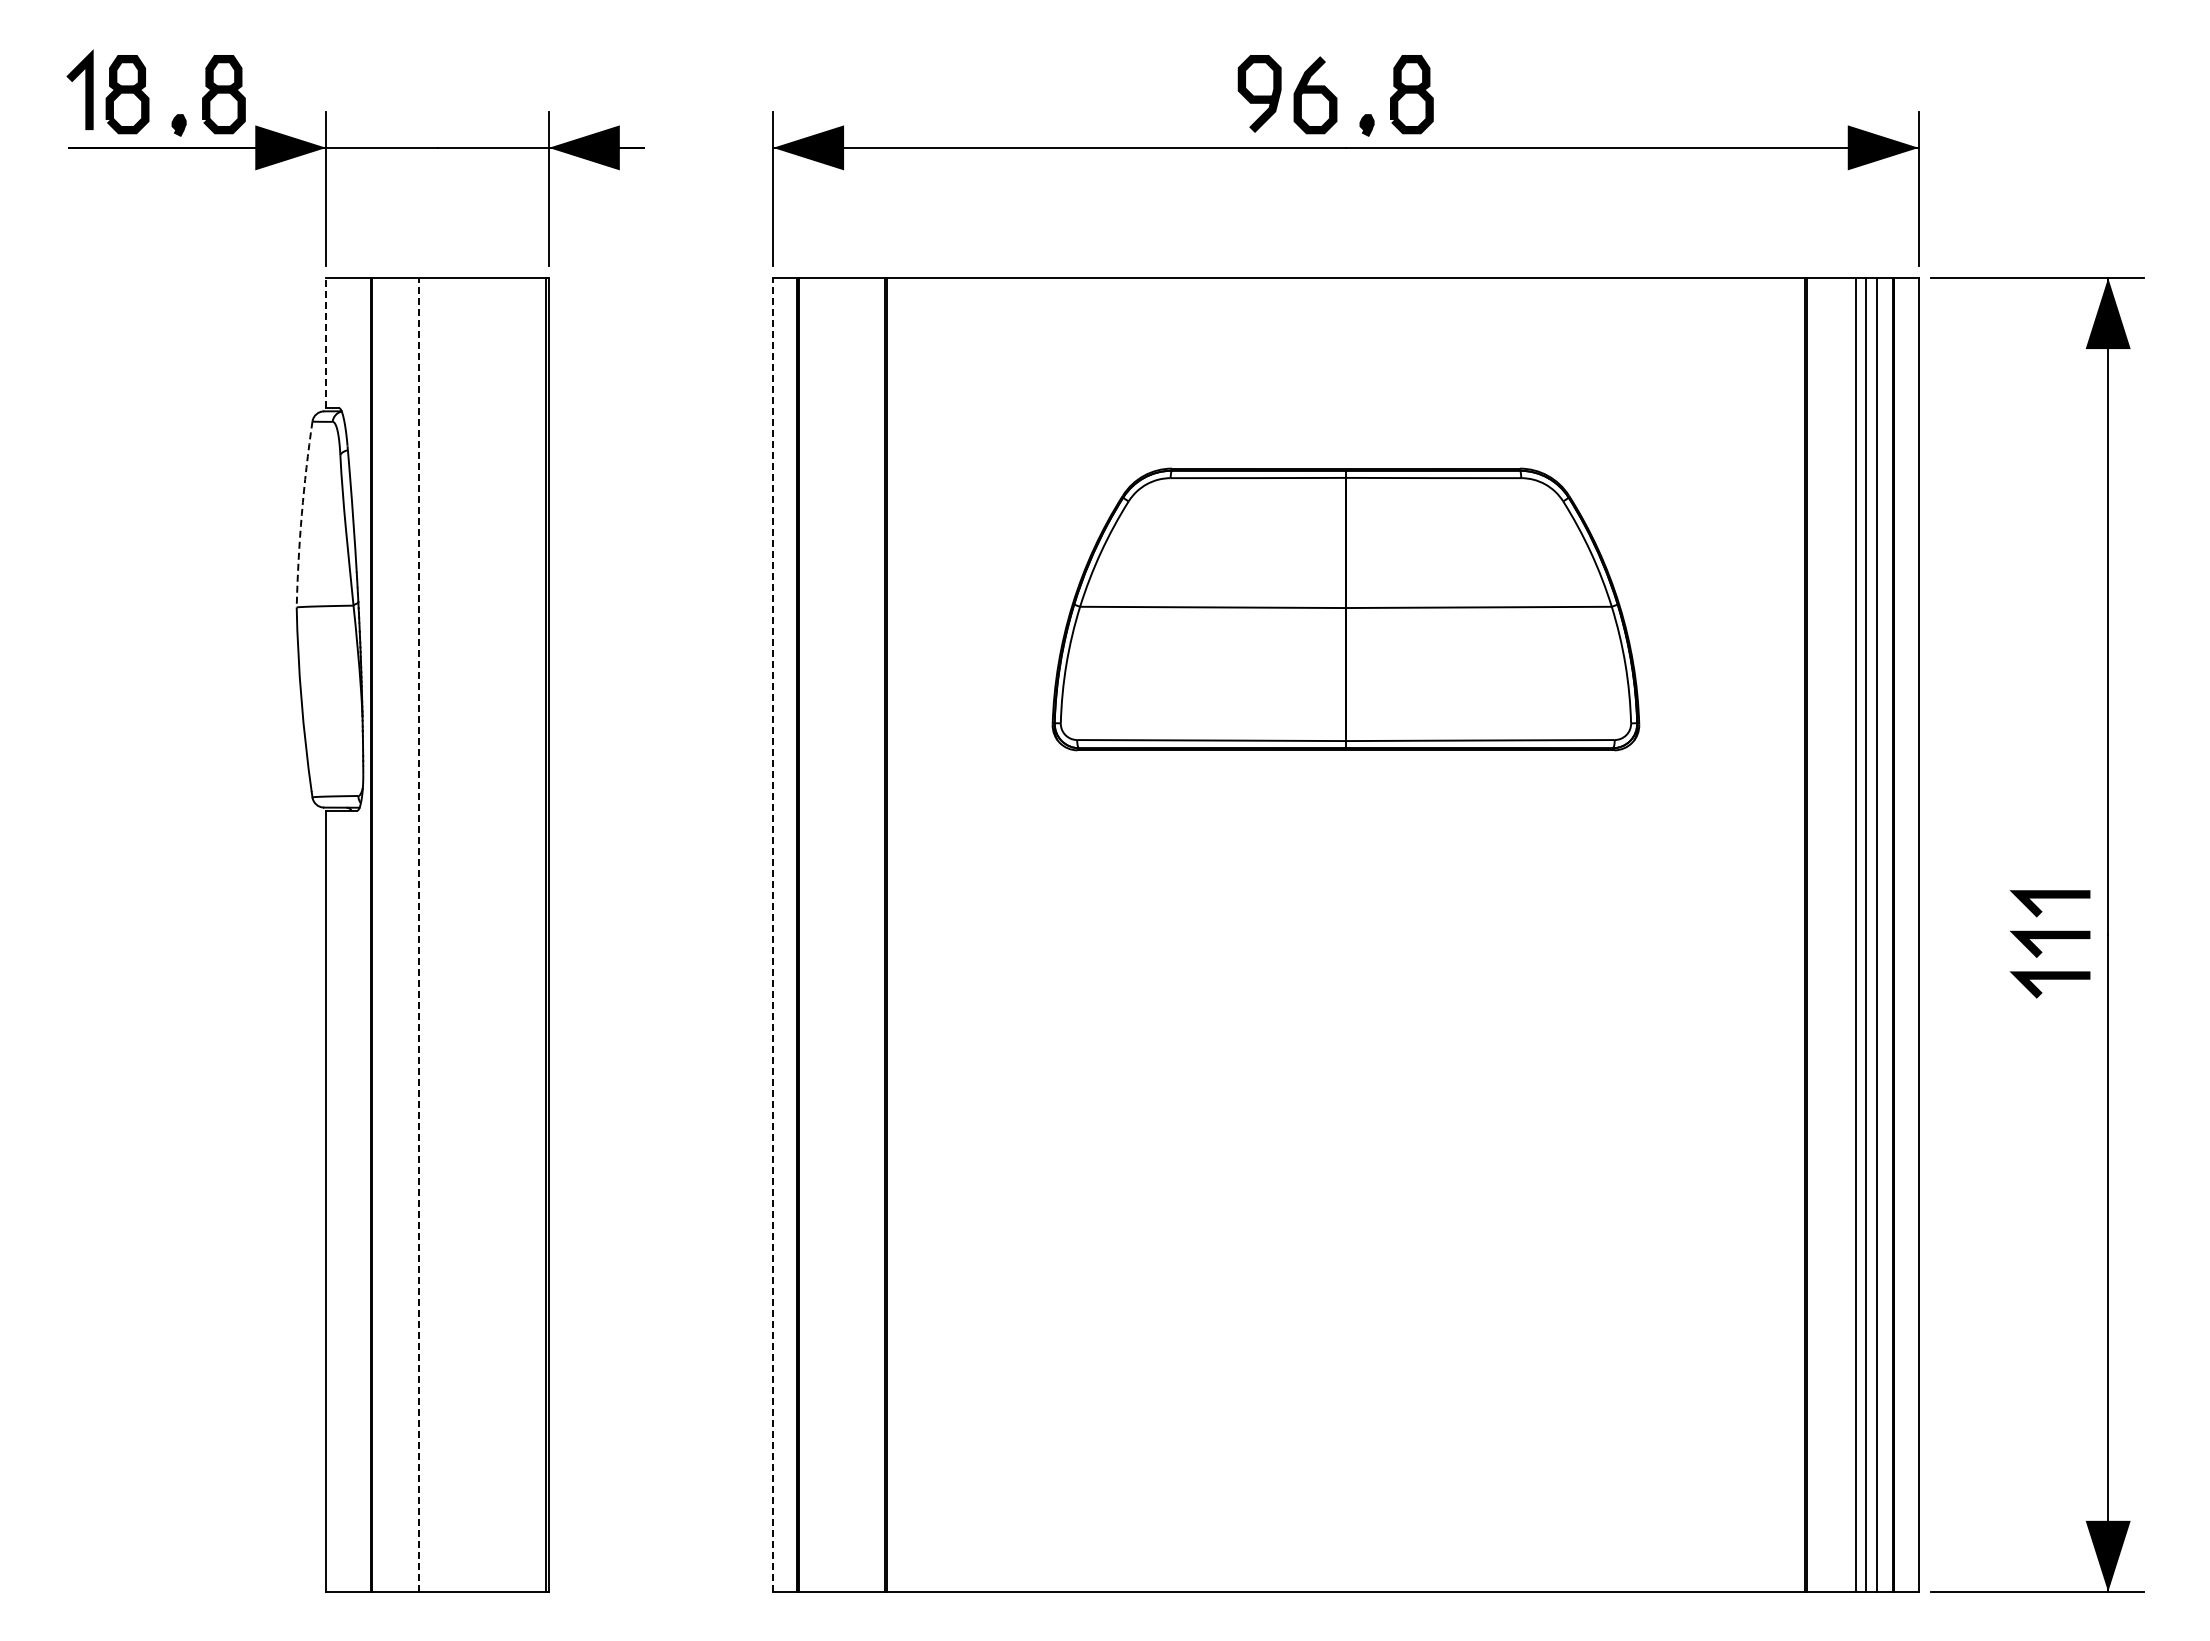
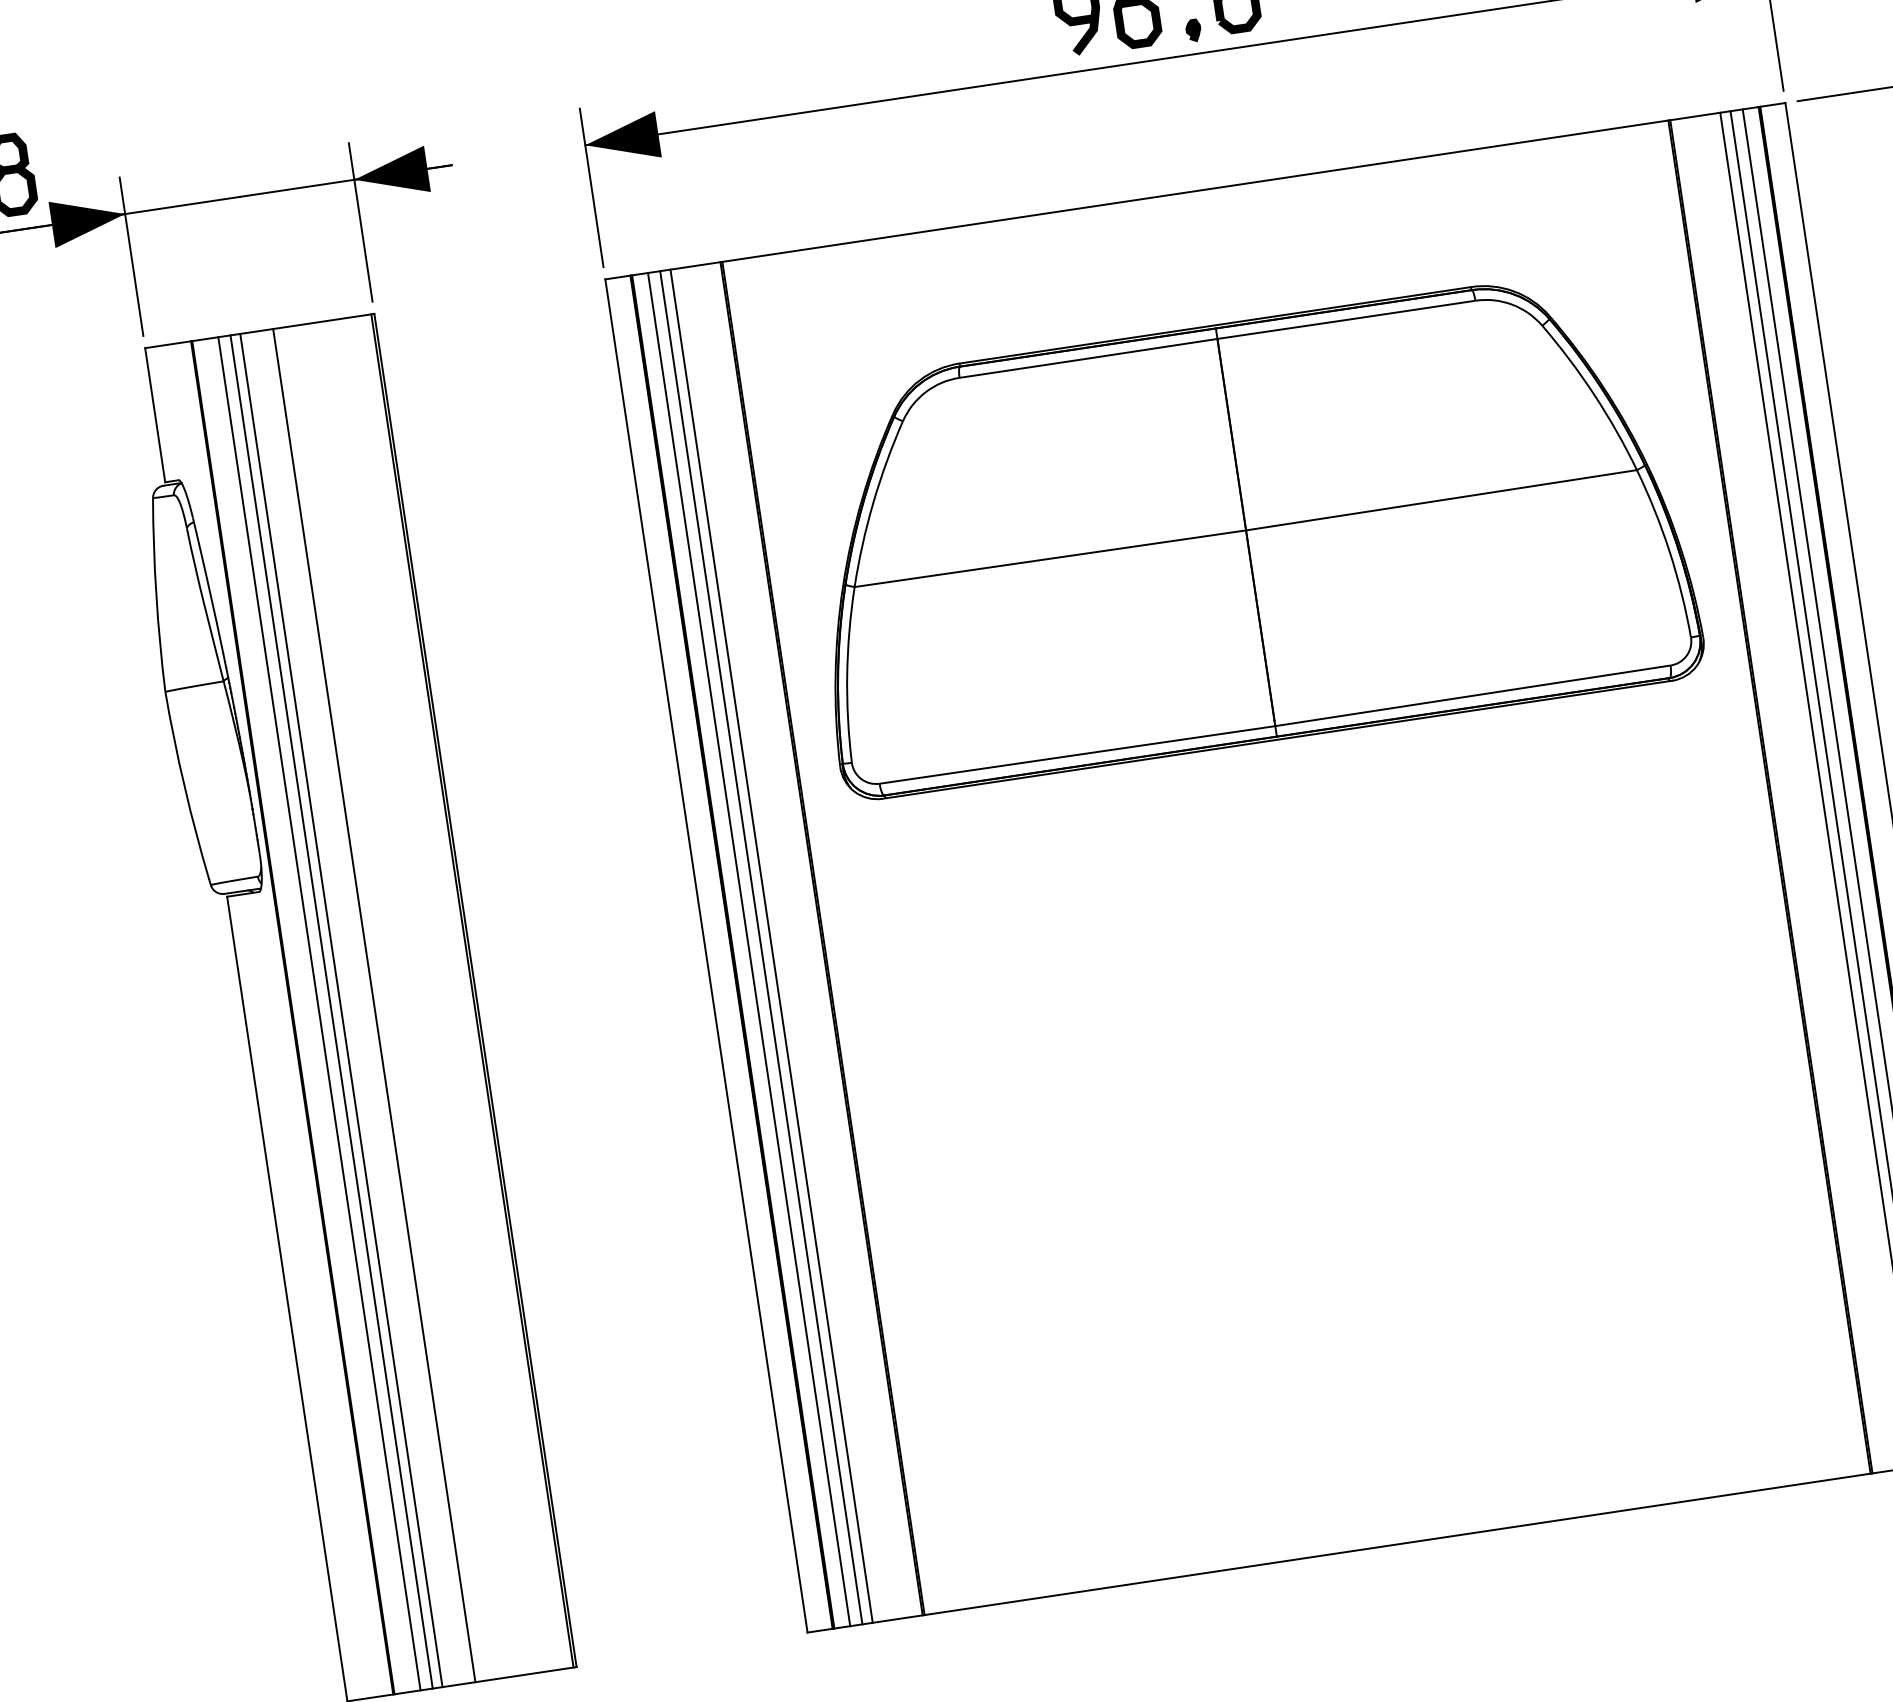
line: (326, 342) -> (155, 414), dashed -> solid
arc: (301, 514) -> (156, 595), dashed -> solid
part: (1345, 609) -> (1245, 532), size x1.43
line: (397, 934) -> (319, 1013), added
line: (409, 934) -> (331, 1011), added
line: (418, 934) -> (341, 1010), dashed -> solid
line: (450, 934) -> (374, 1005), added
line: (773, 934) -> (706, 955), dashed -> solid
line: (814, 934) -> (749, 949), added
line: (826, 934) -> (761, 947), added
line: (836, 934) -> (771, 945), added

